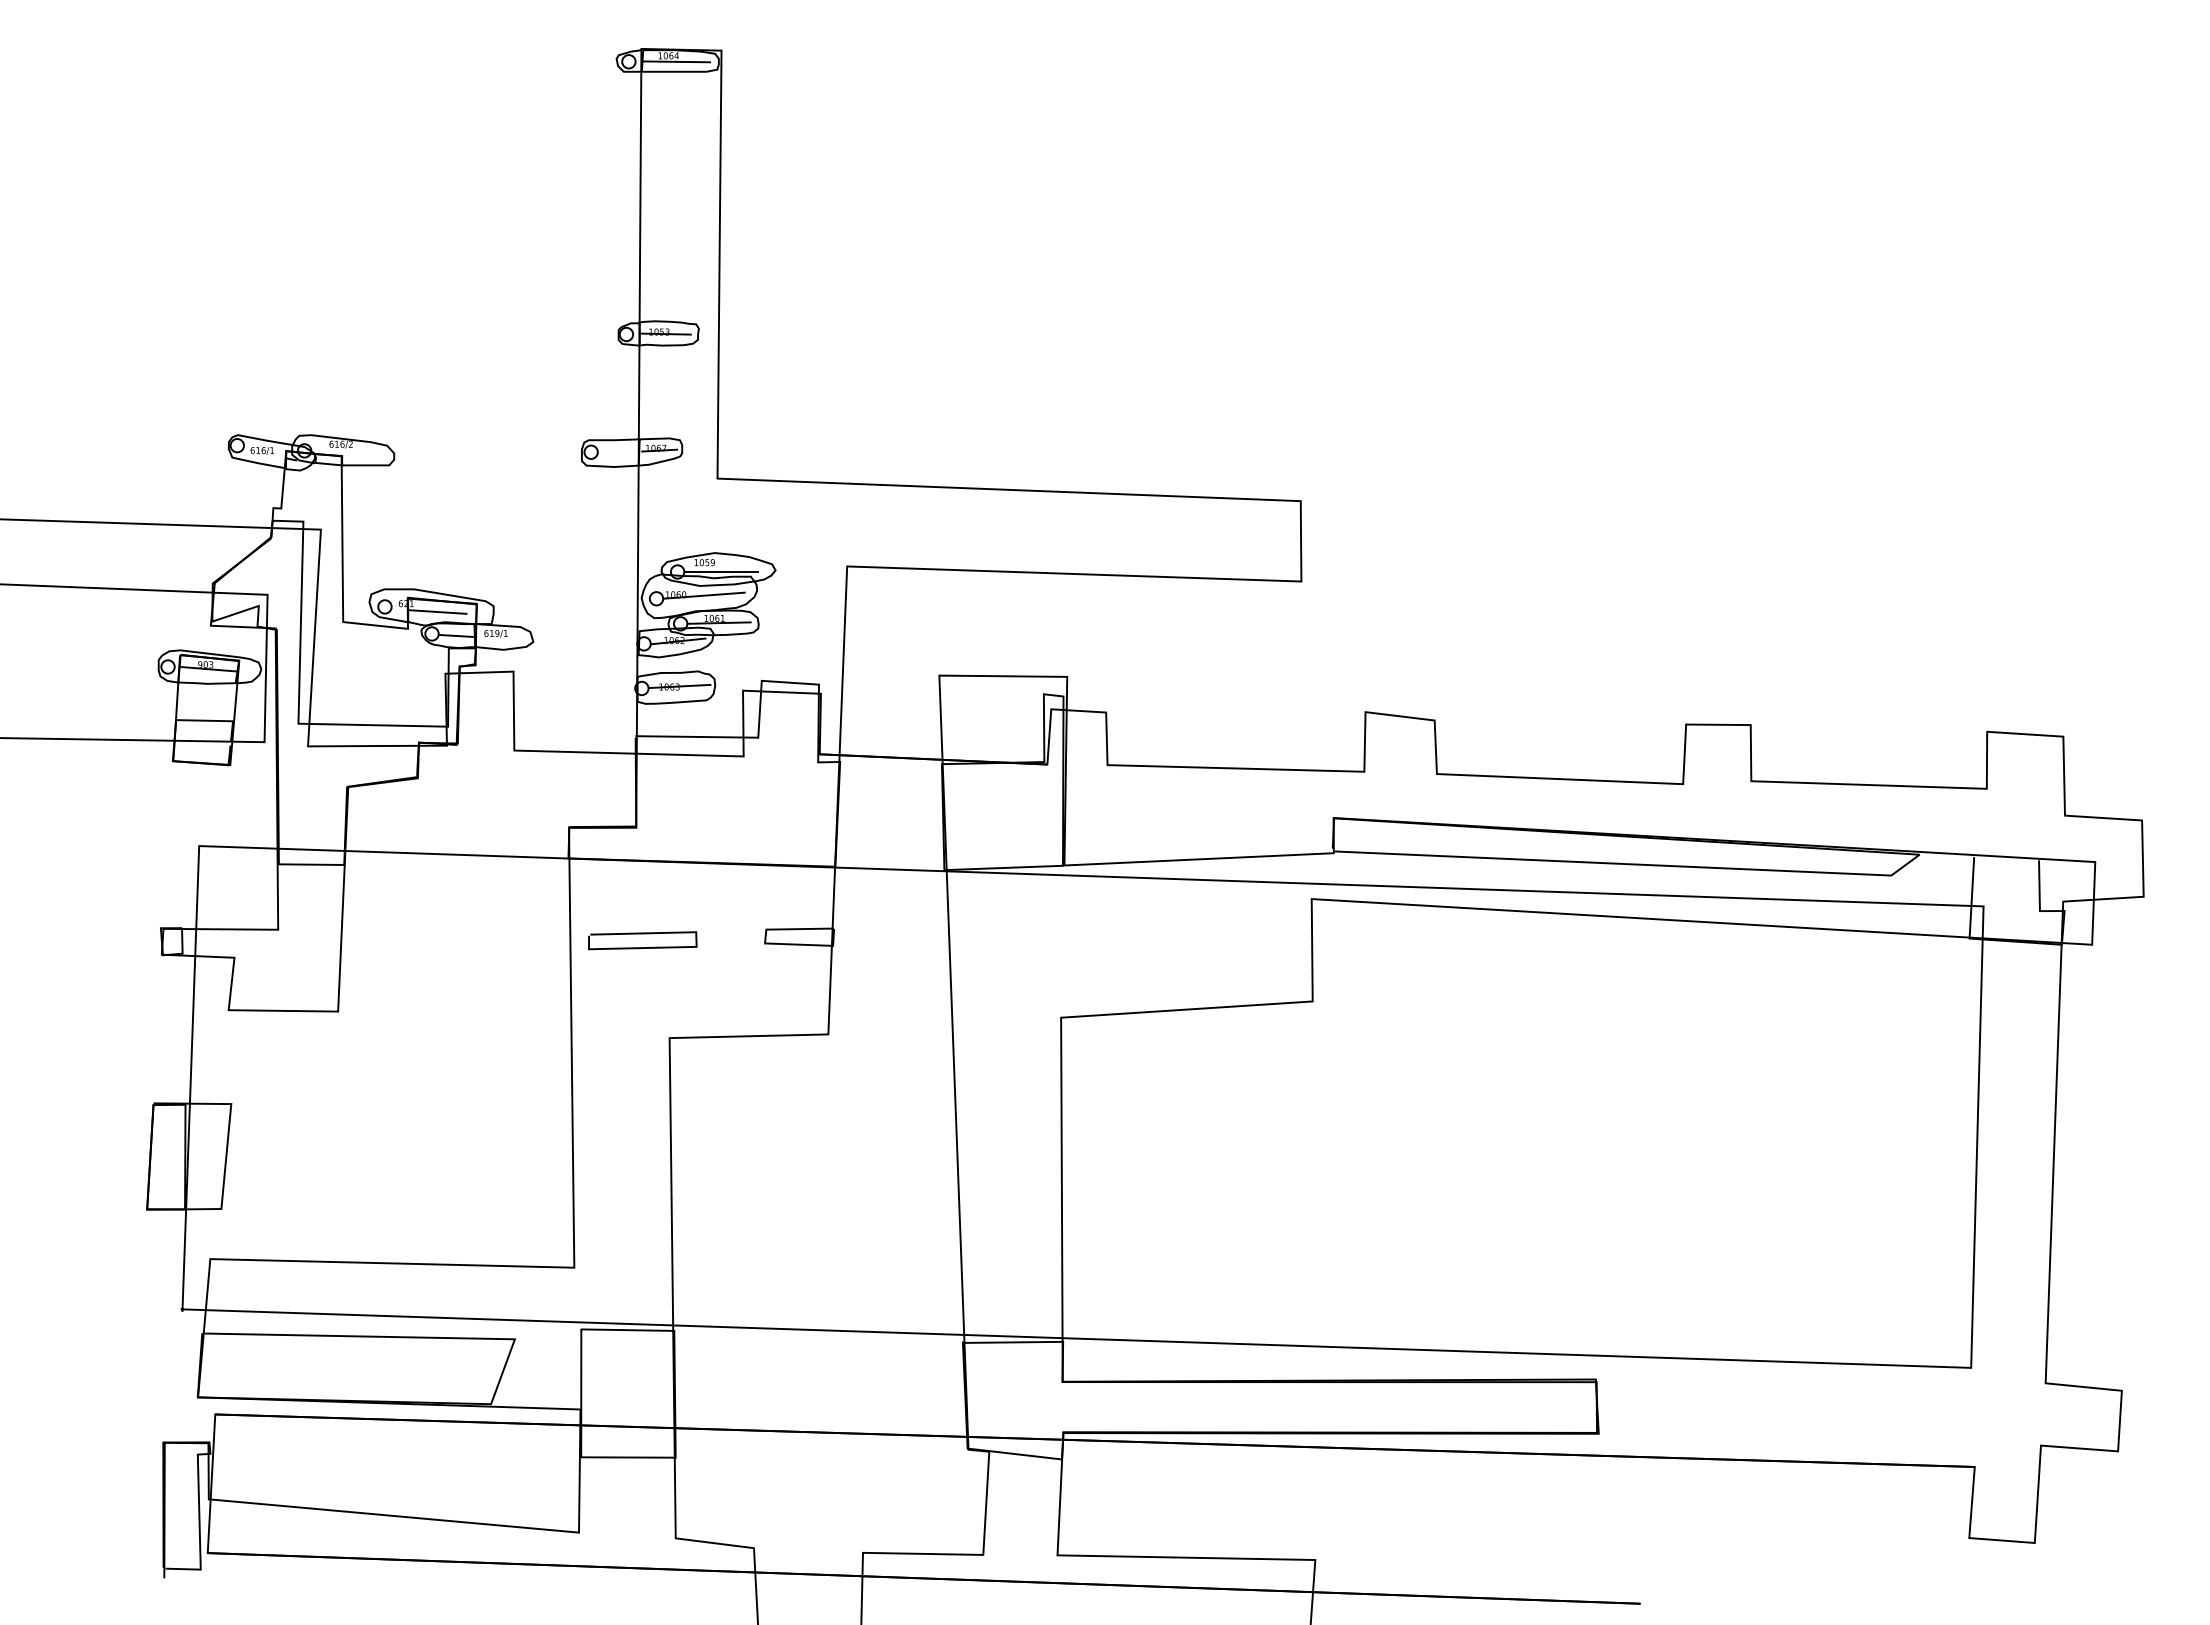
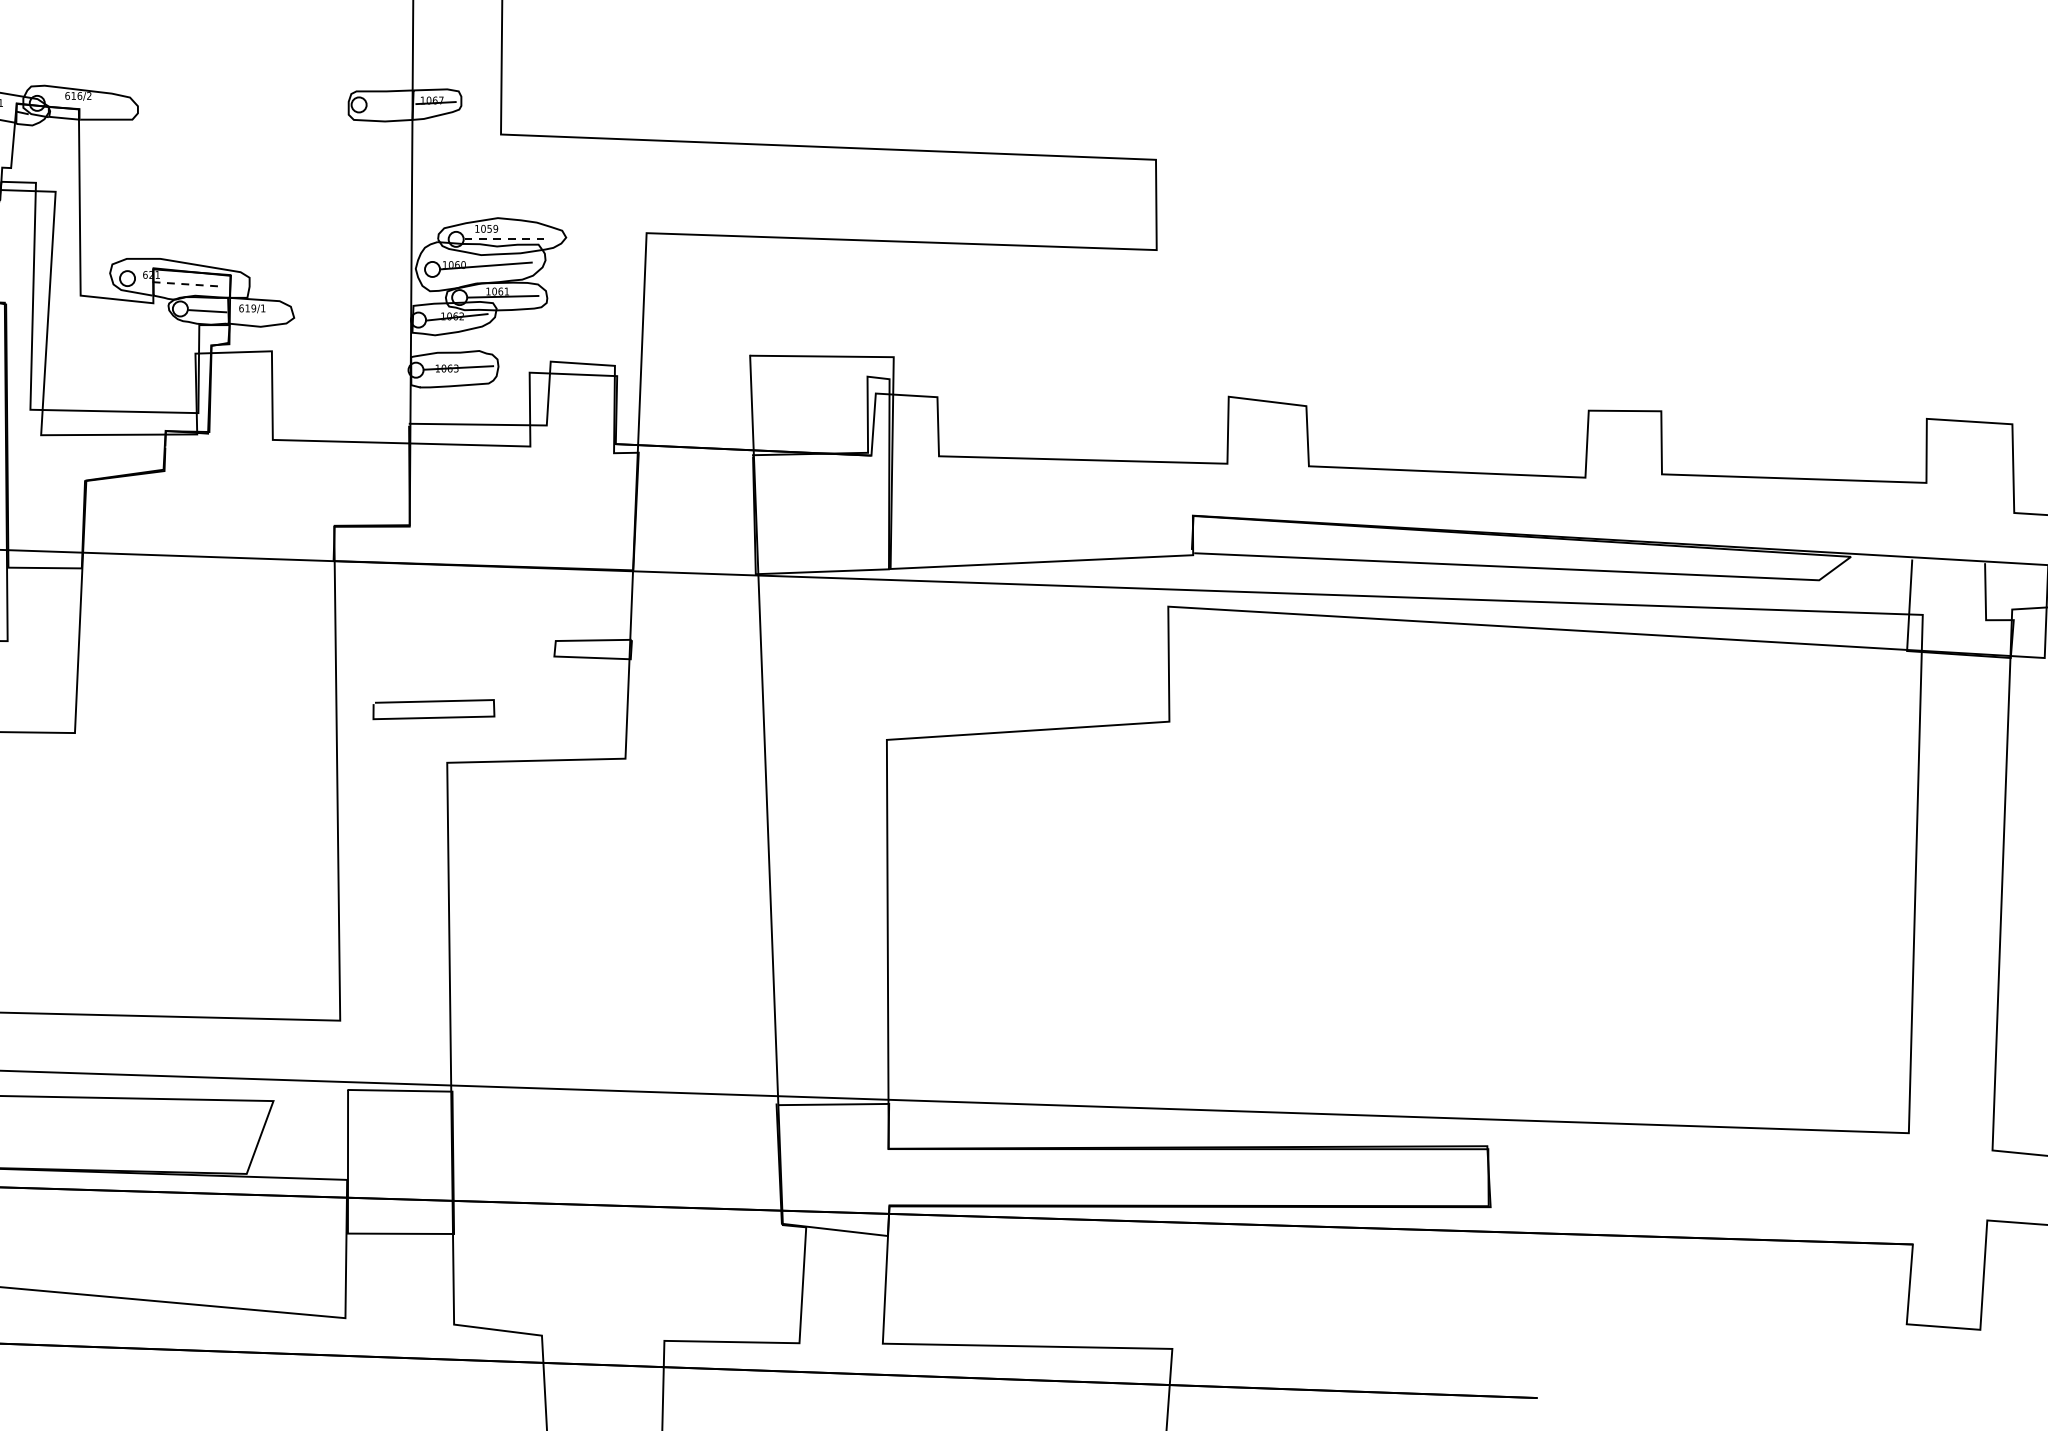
line: (722, 571) -> (506, 238), solid -> dashed
line: (437, 612) -> (186, 284), solid -> dashed
line: (642, 934) -> (433, 702), moved

